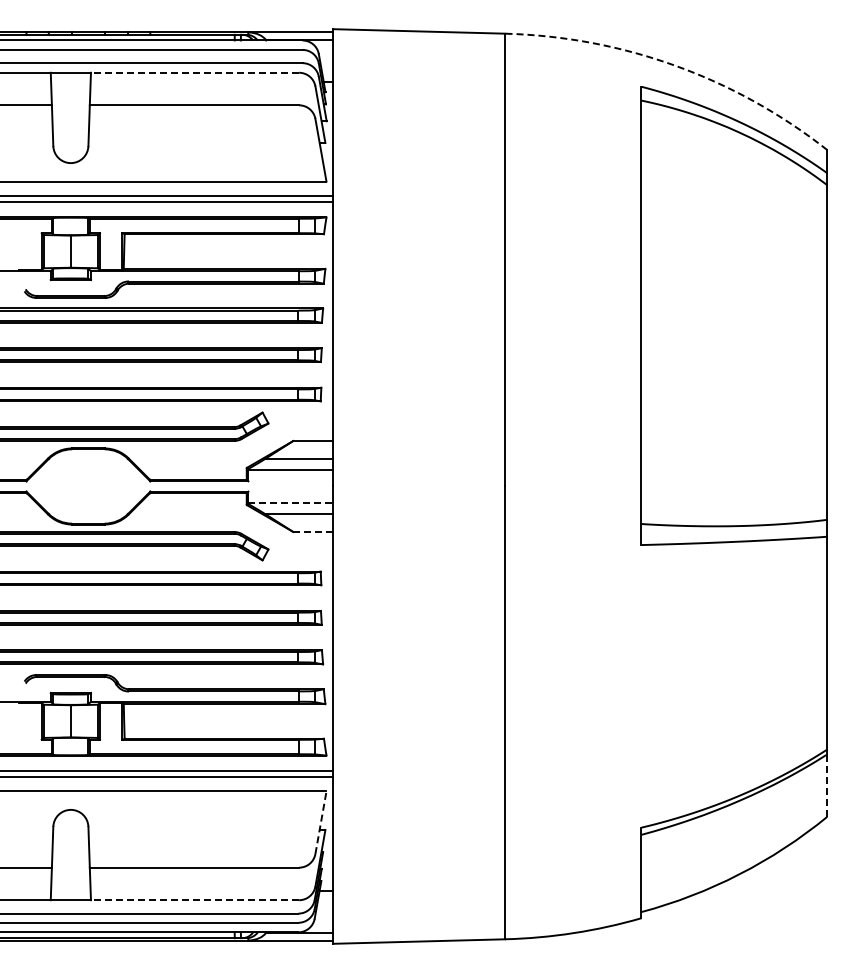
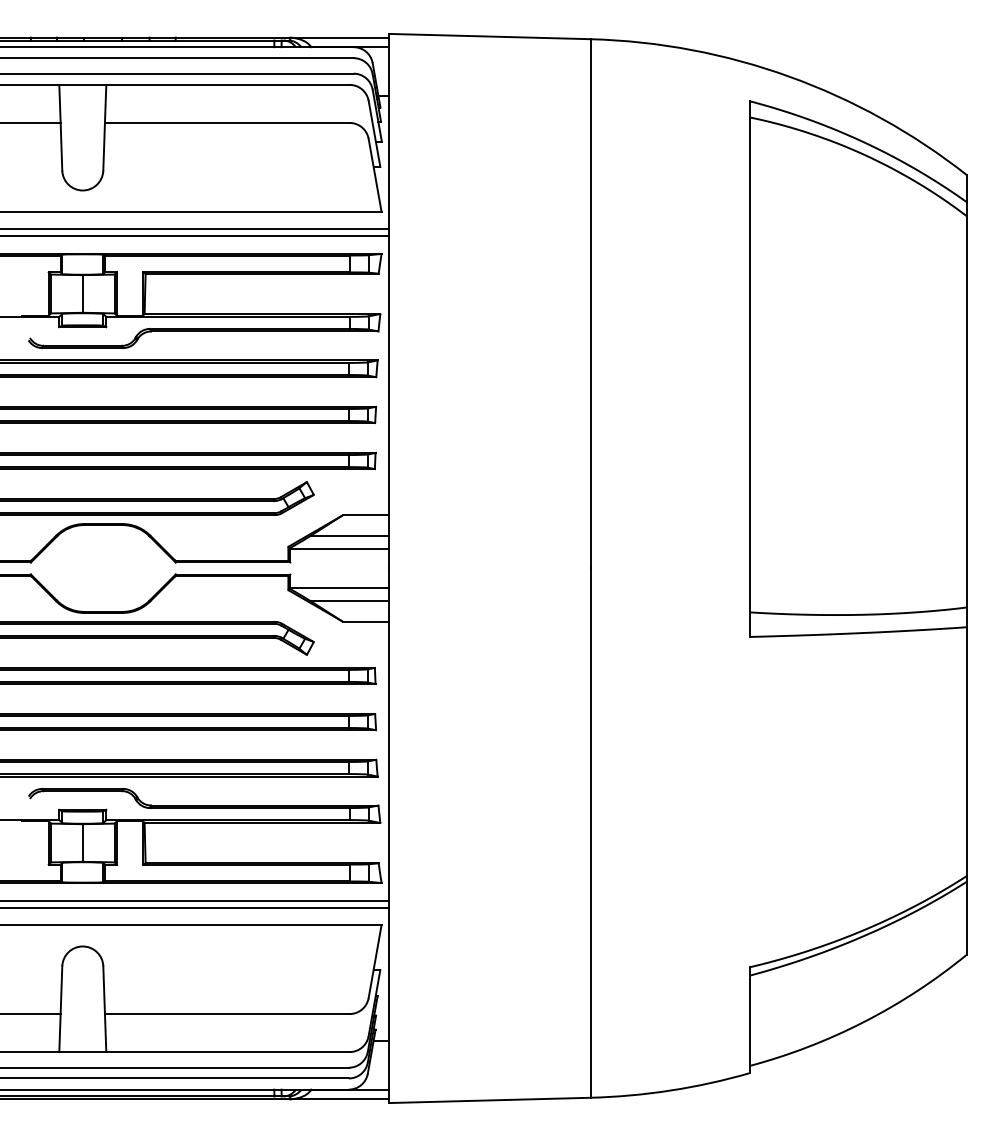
arc: (675, 65) -> (789, 76), dashed -> solid
line: (194, 72) -> (227, 84), dashed -> solid
line: (291, 503) -> (340, 588), dashed -> solid
line: (313, 531) -> (366, 621), dashed -> solid
line: (827, 785) -> (967, 918), dashed -> solid
line: (320, 822) -> (374, 961), dashed -> solid
line: (194, 900) -> (227, 1052), dashed -> solid

